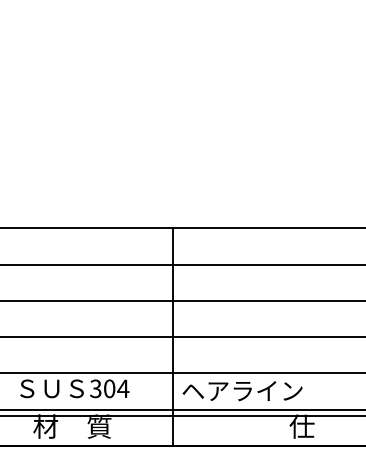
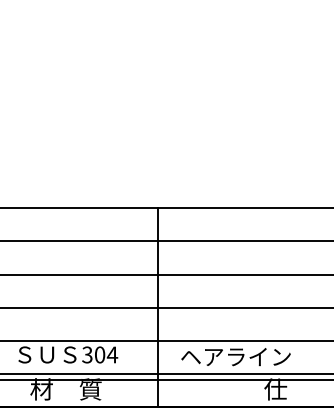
text: (242, 391) -> (235, 357), moved

